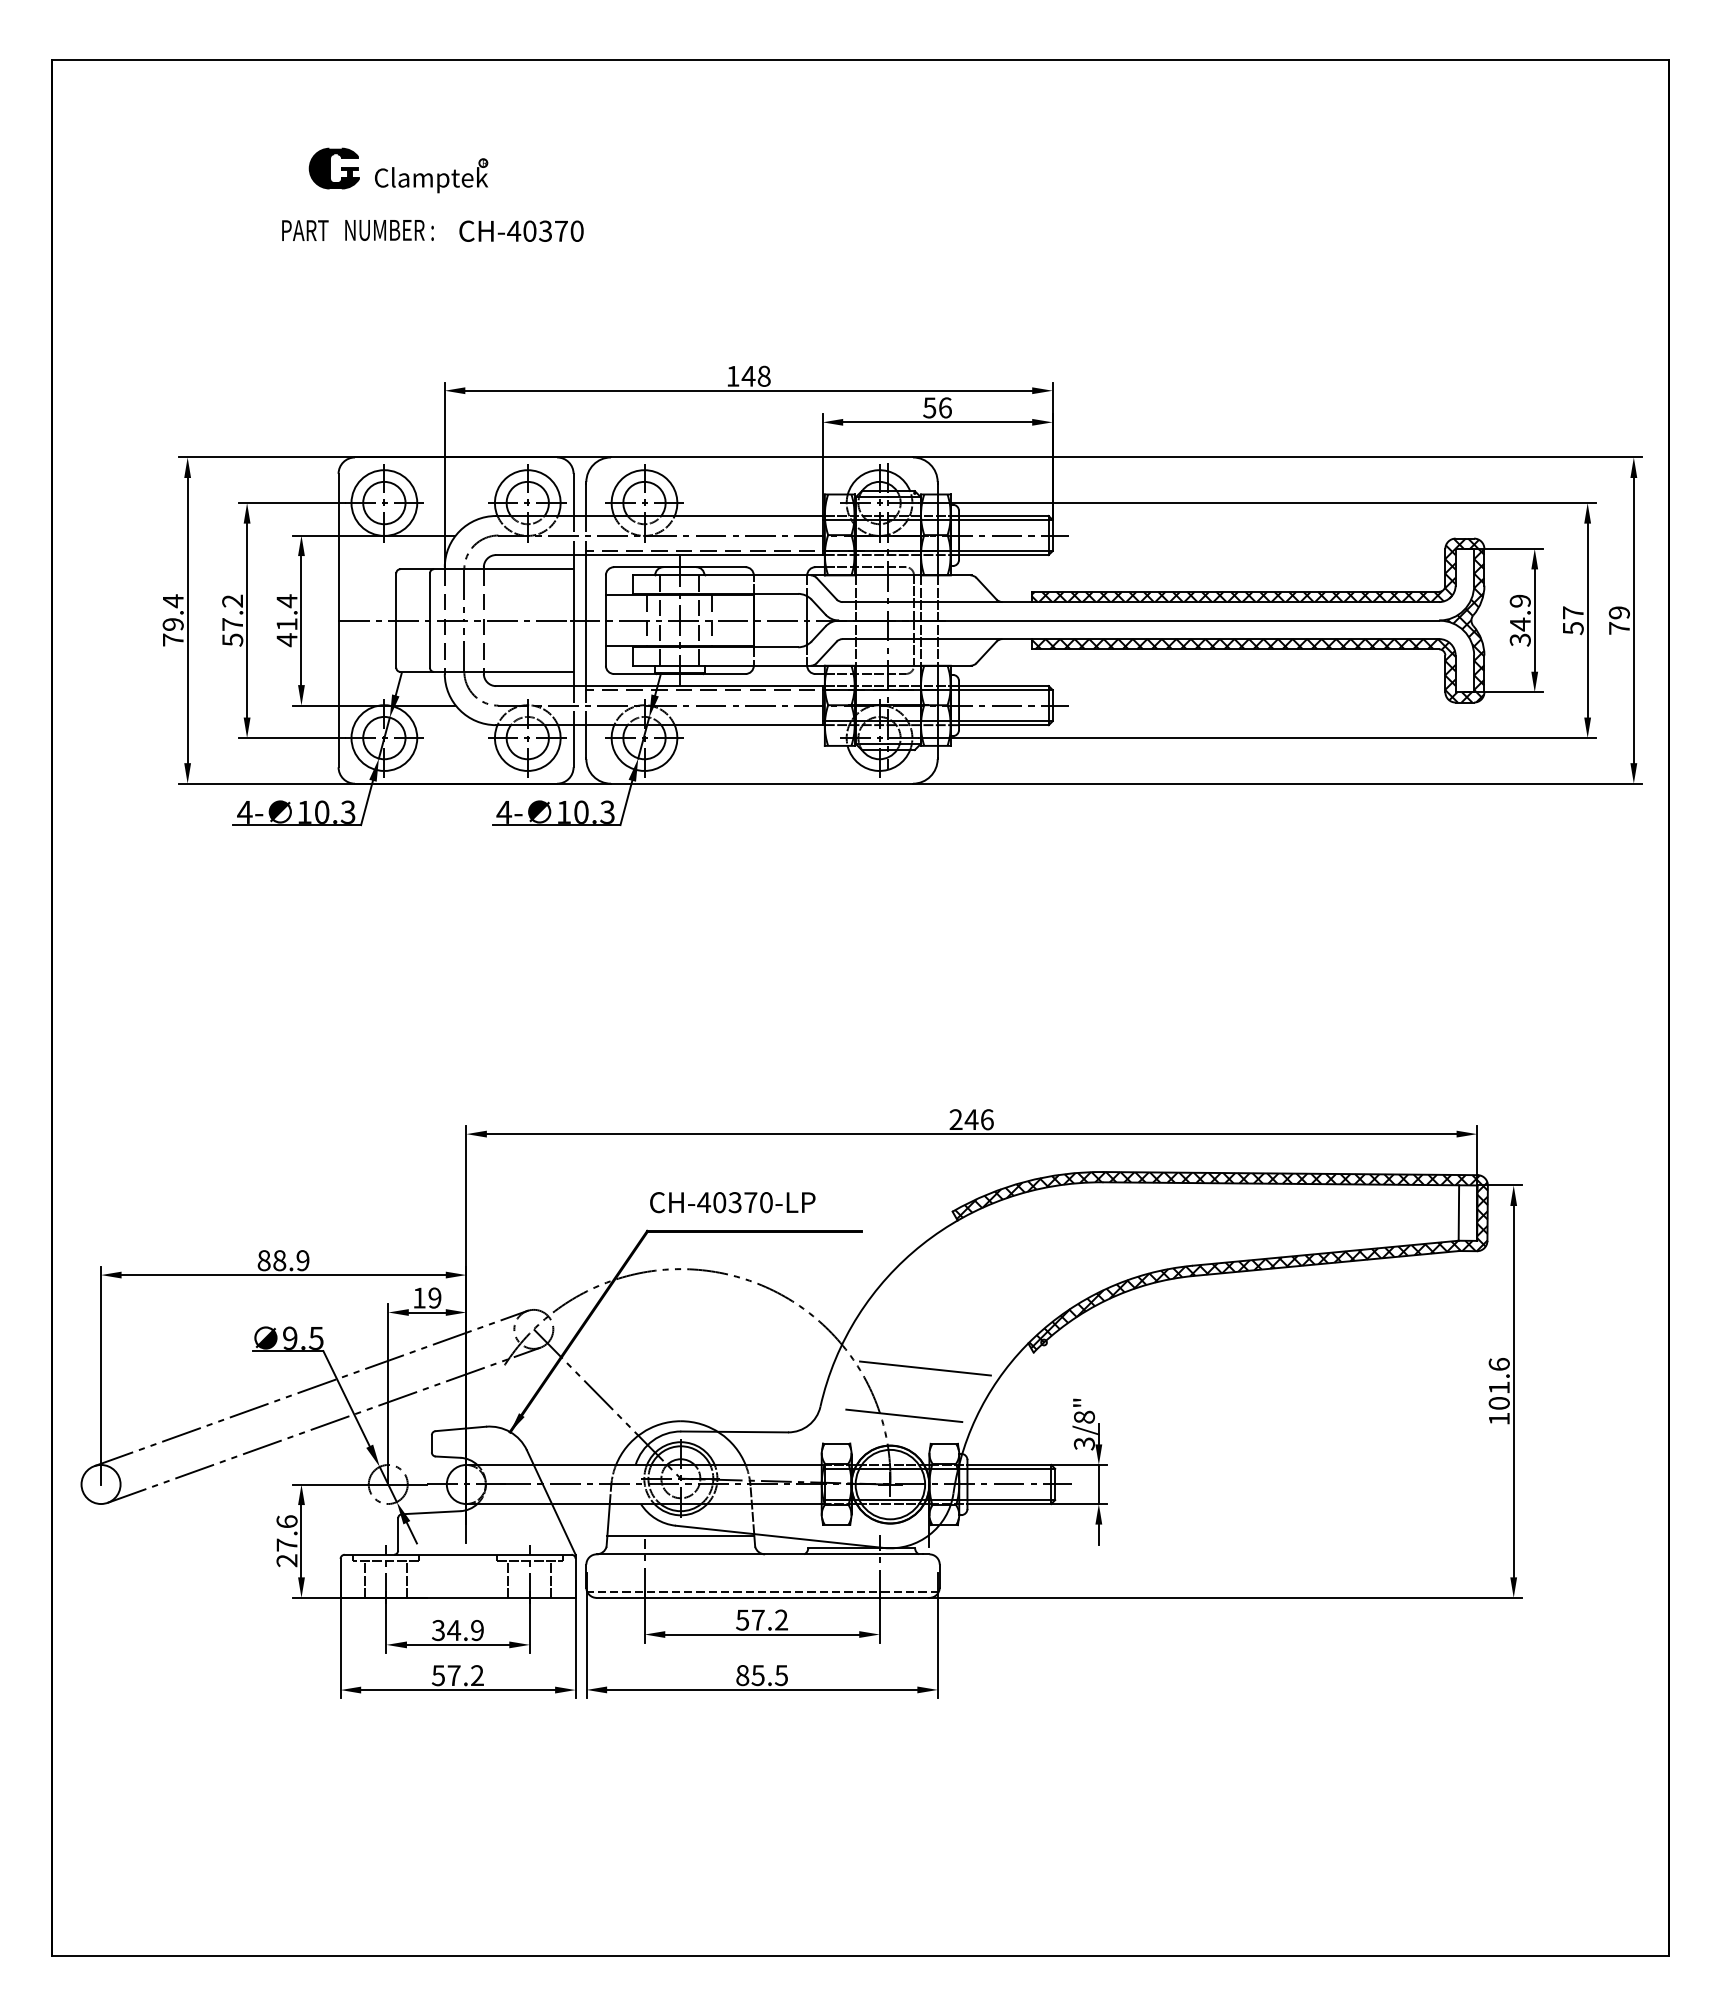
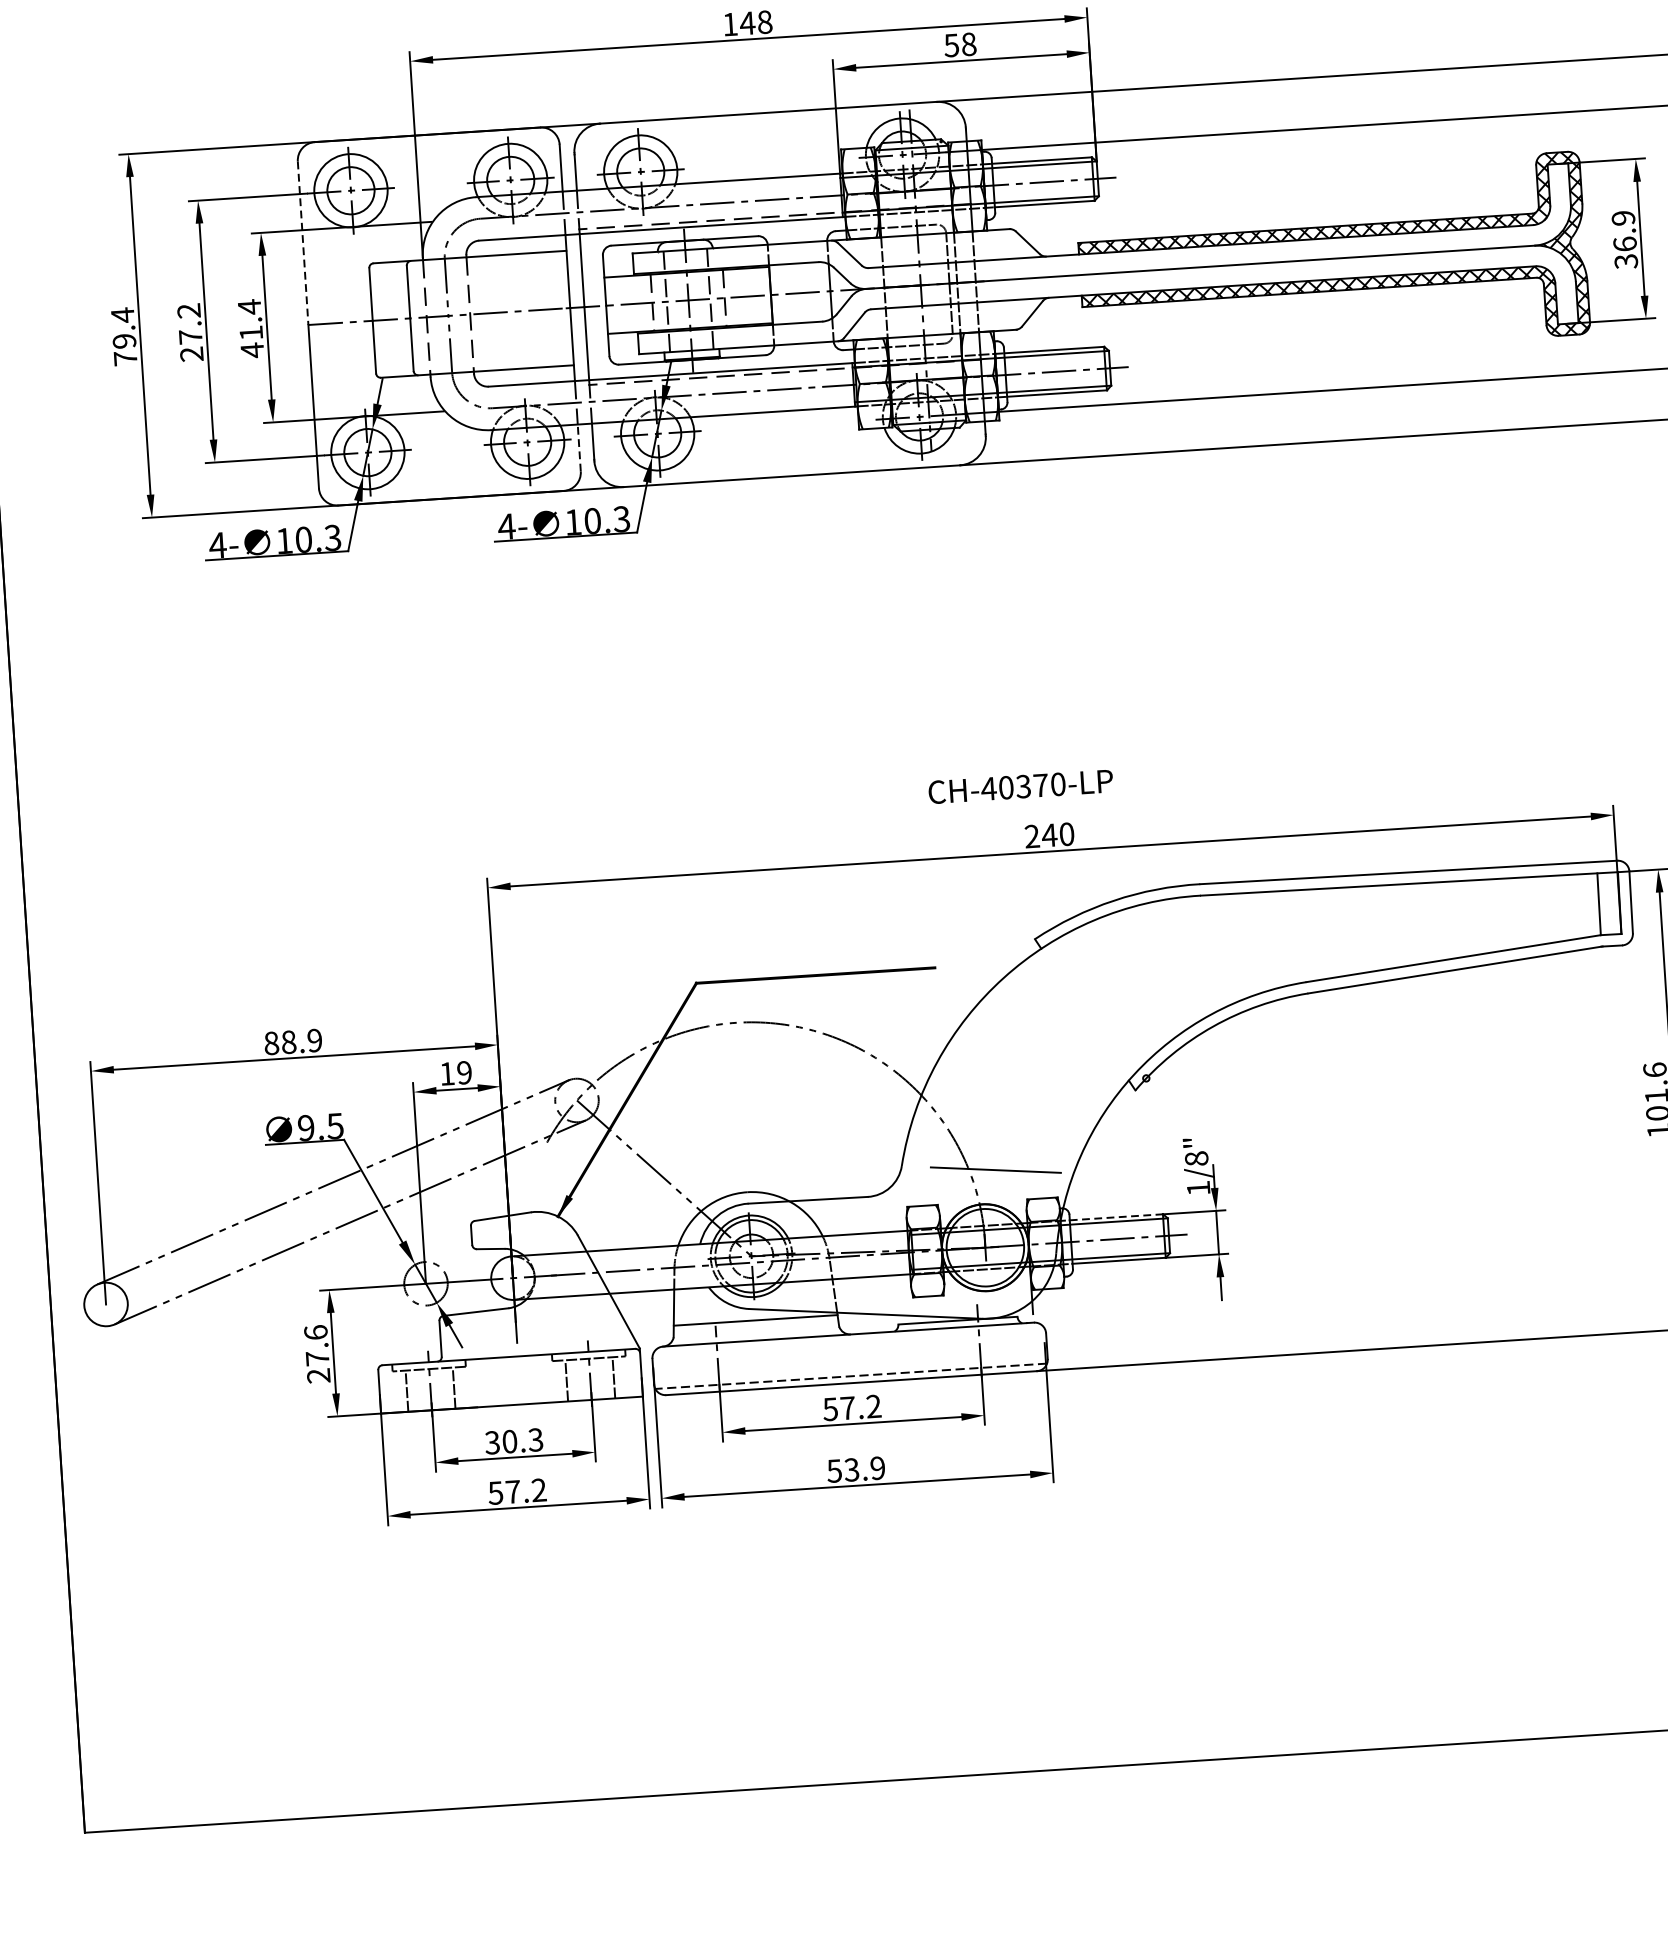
text: (945, 407) -> (969, 43), 56 -> 58
line: (338, 547) -> (303, 243), solid -> dashed
text: (1519, 624) -> (1624, 244), 34.9 -> 36.9
text: (232, 639) -> (191, 353), 57.2 -> 27.2
line: (573, 745) -> (579, 447), solid -> dashed
text: (987, 1119) -> (1067, 834), 246 -> 240
text: (732, 1202) -> (1020, 786), moved
hatch: (1221, 1260) -> (1338, 974), removed
line: (925, 1368) -> (1016, 1115), removed
text: (1083, 1443) -> (1197, 1188), 3/8" -> 1/8"
line: (1009, 1464) -> (1116, 1216), solid -> dashed
text: (465, 1630) -> (522, 1440), 34.9 -> 30.3
text: (761, 1675) -> (855, 1469), 85.5 -> 53.9

